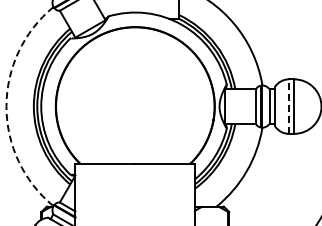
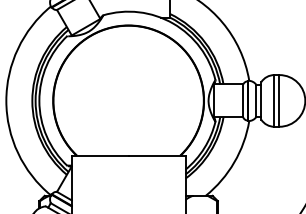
arc: (6, 106) -> (6, 100), dashed -> solid
line: (288, 106) -> (273, 100), dashed -> solid

